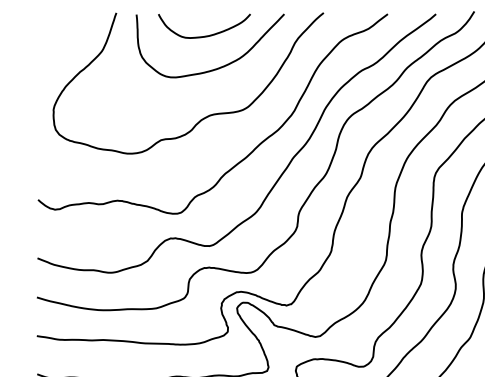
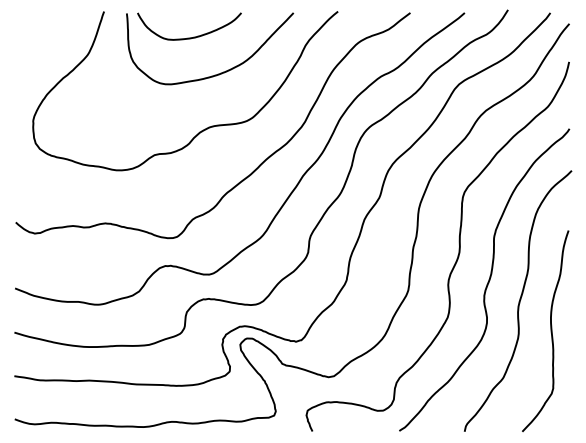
curve: (208, 35) -> (193, 36), moved

